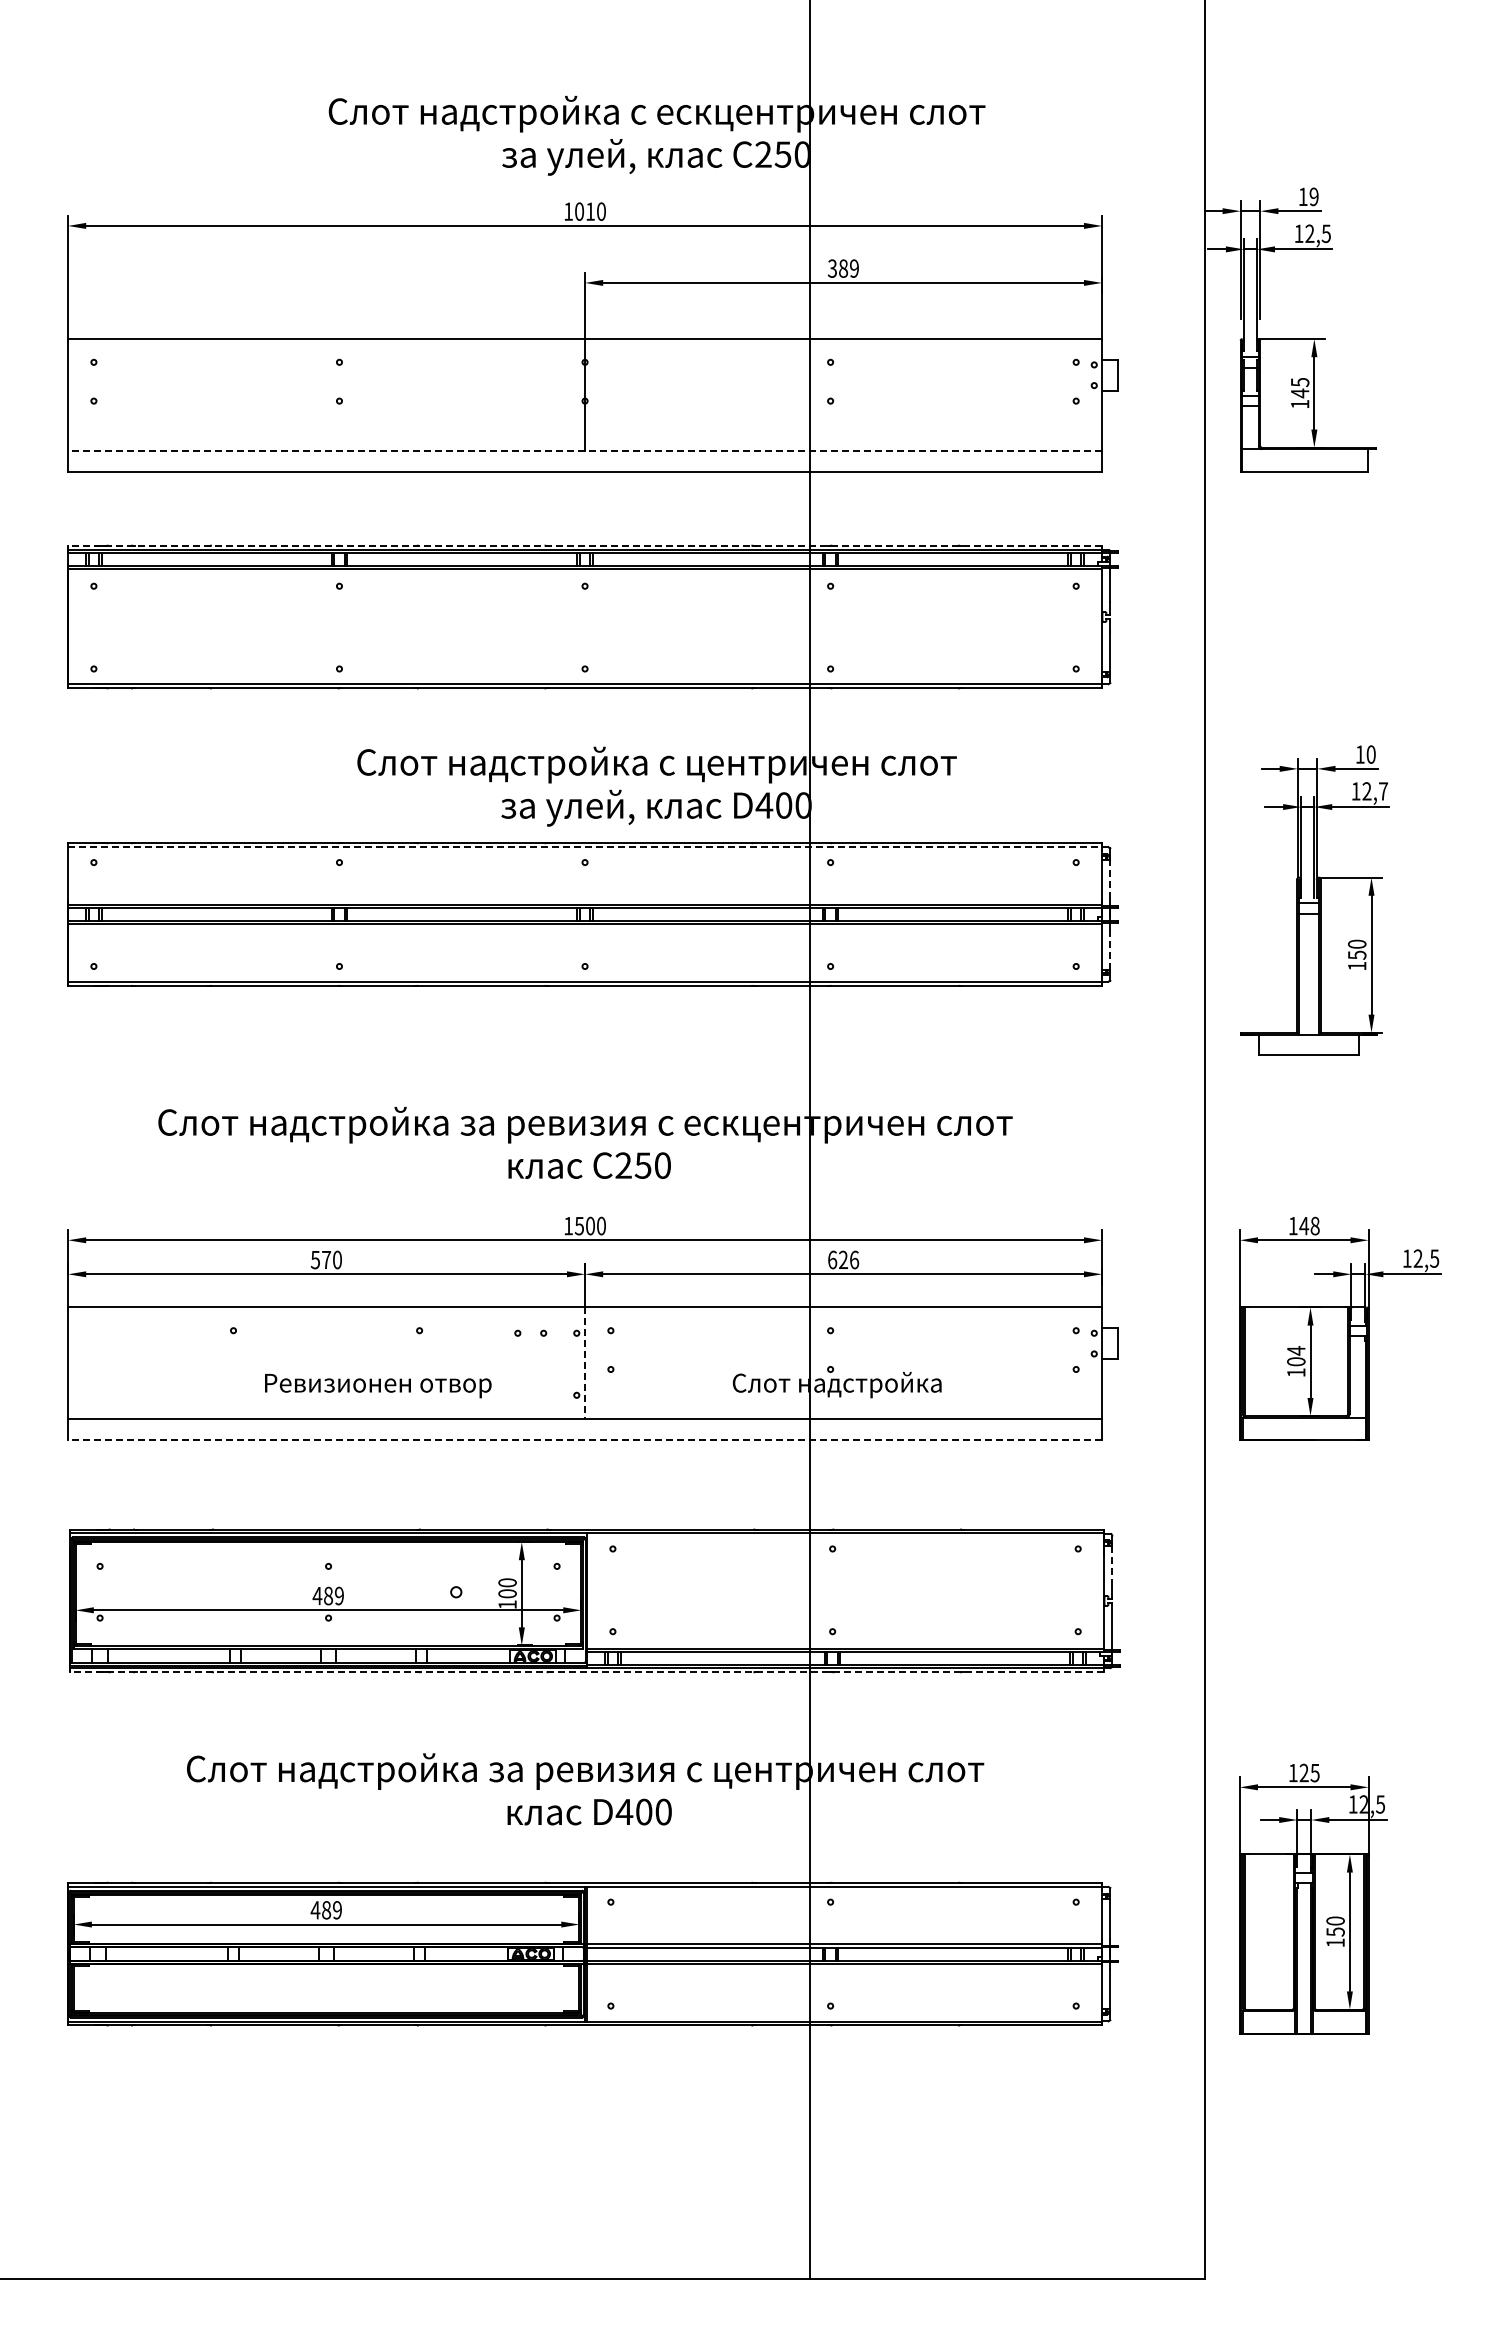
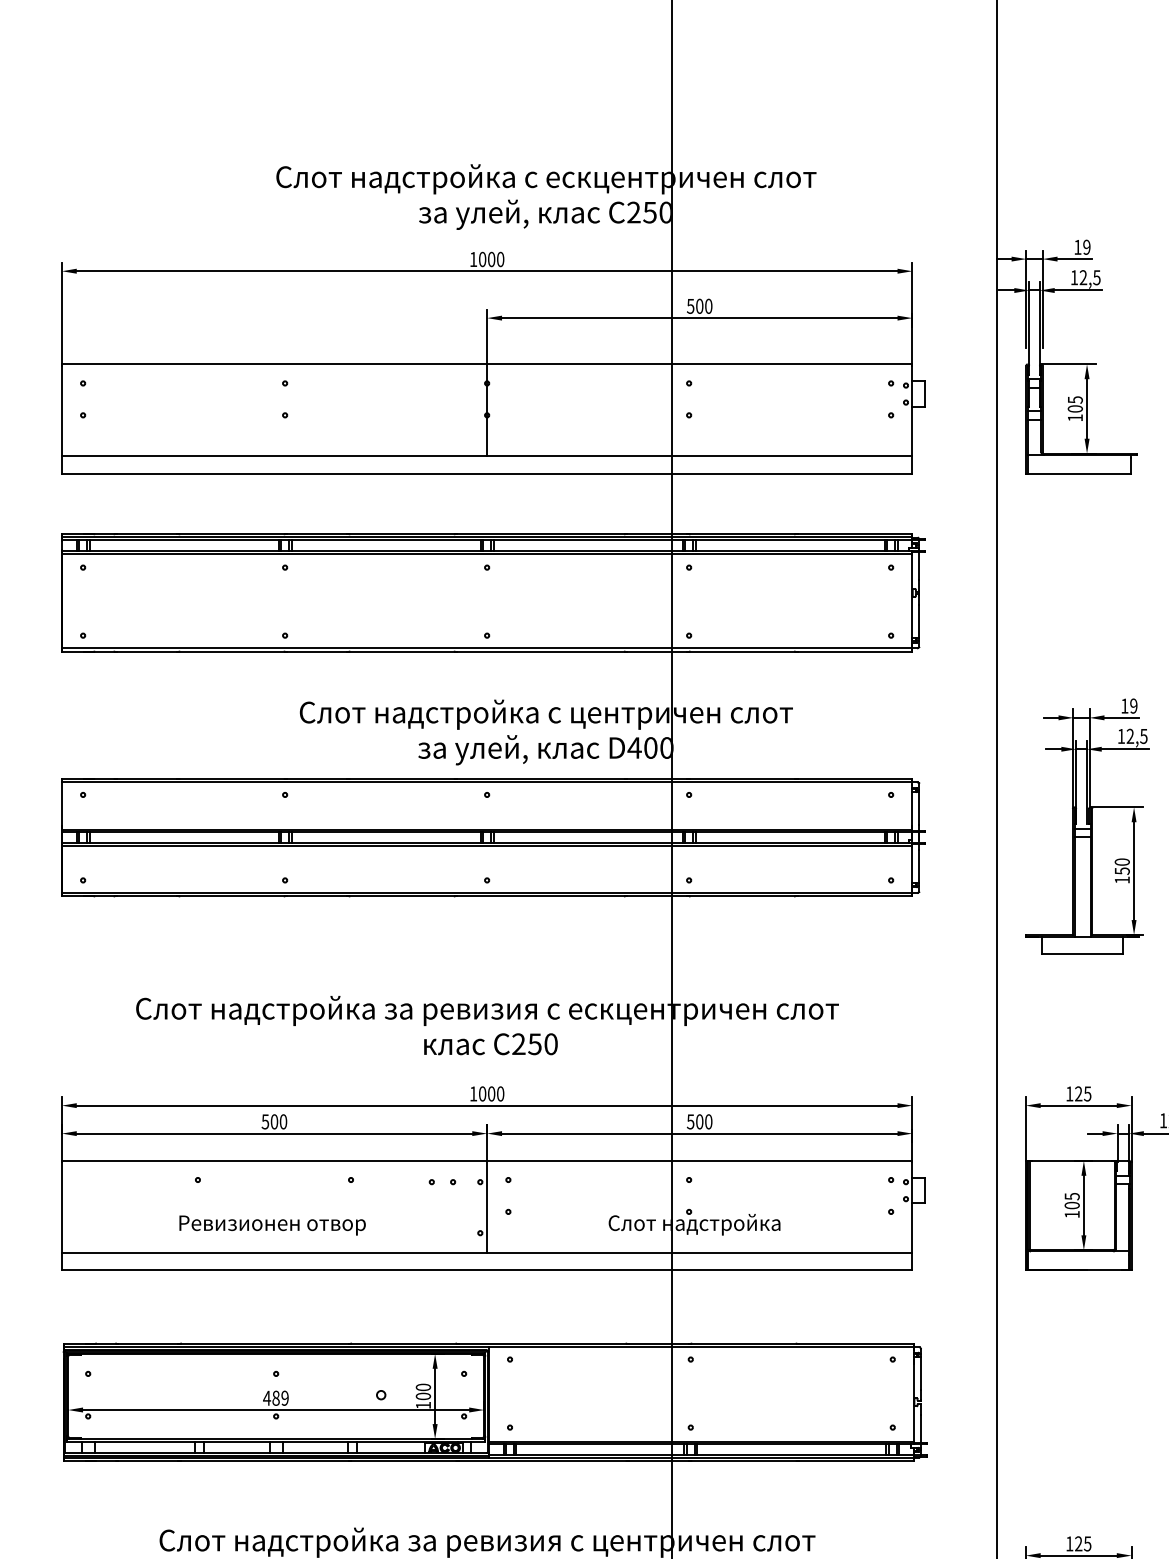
text: (590, 211) -> (491, 259), 1010 -> 1000
text: (843, 268) -> (699, 306), 389 -> 500
text: (1299, 393) -> (1074, 409), 145 -> 105
line: (585, 450) -> (487, 455), dashed -> solid
line: (585, 545) -> (487, 534), dashed -> solid
text: (1370, 754) -> (1133, 706), 10 -> 19
text: (1383, 791) -> (1143, 736), 12,7 -> 12,5
line: (585, 847) -> (487, 782), dashed -> solid
line: (1110, 879) -> (919, 808), dashed -> solid
line: (1110, 949) -> (919, 866), dashed -> solid
text: (579, 1225) -> (482, 1093), 1500 -> 1000
text: (1309, 1225) -> (1083, 1093), 148 -> 125
text: (326, 1259) -> (274, 1121), 570 -> 500
text: (843, 1259) -> (699, 1121), 626 -> 500
text: (1296, 1350) -> (1072, 1196), 104 -> 105
line: (585, 1363) -> (487, 1206), dashed -> solid
text: (378, 1386) -> (272, 1225), moved
line: (585, 1440) -> (487, 1270), dashed -> solid
line: (1112, 1565) -> (921, 1373), dashed -> solid
line: (587, 1672) -> (489, 1461), dashed -> solid

